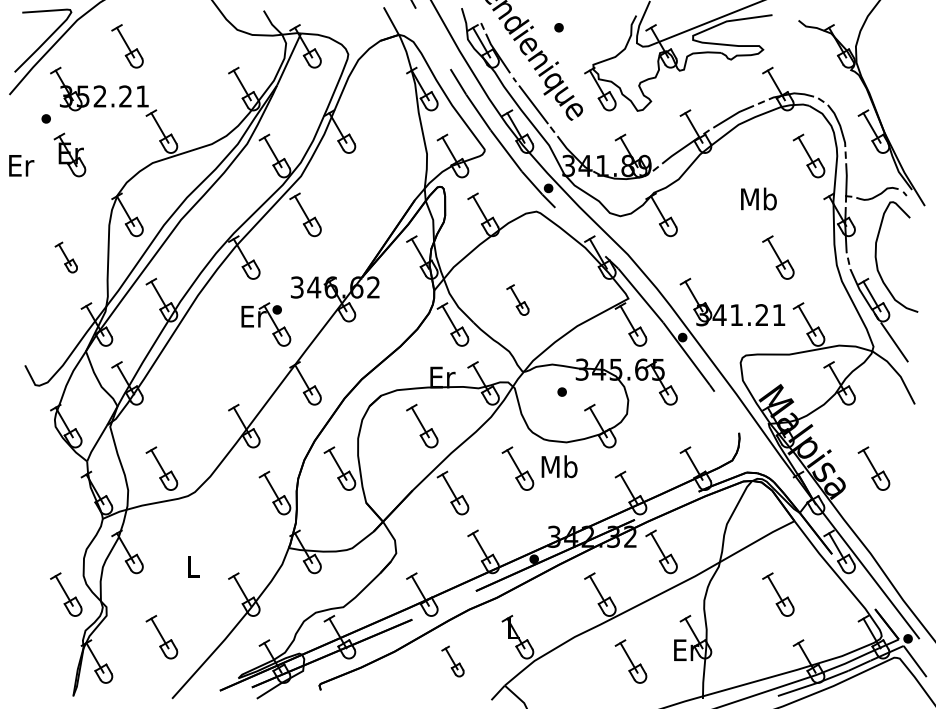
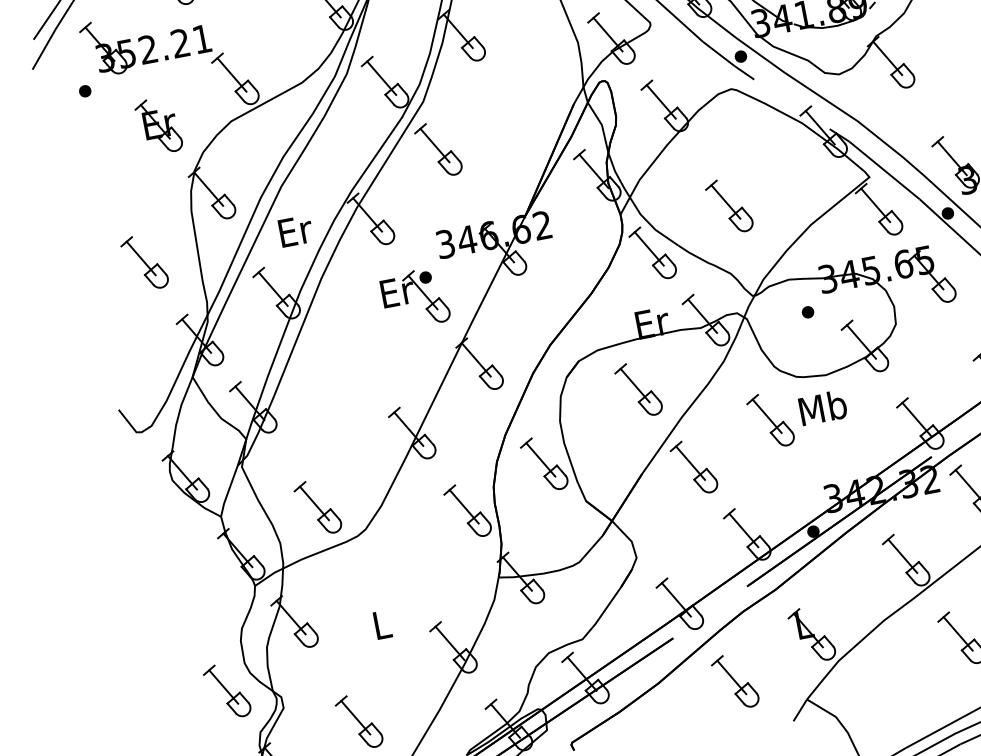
part: (69, 154) -> (158, 125), moved
text: (21, 165) -> (295, 230), moved
part: (66, 257) -> (144, 262), size x1.43
part: (517, 299) -> (728, 205), size x1.43
part: (452, 661) -> (734, 681), size x1.43

